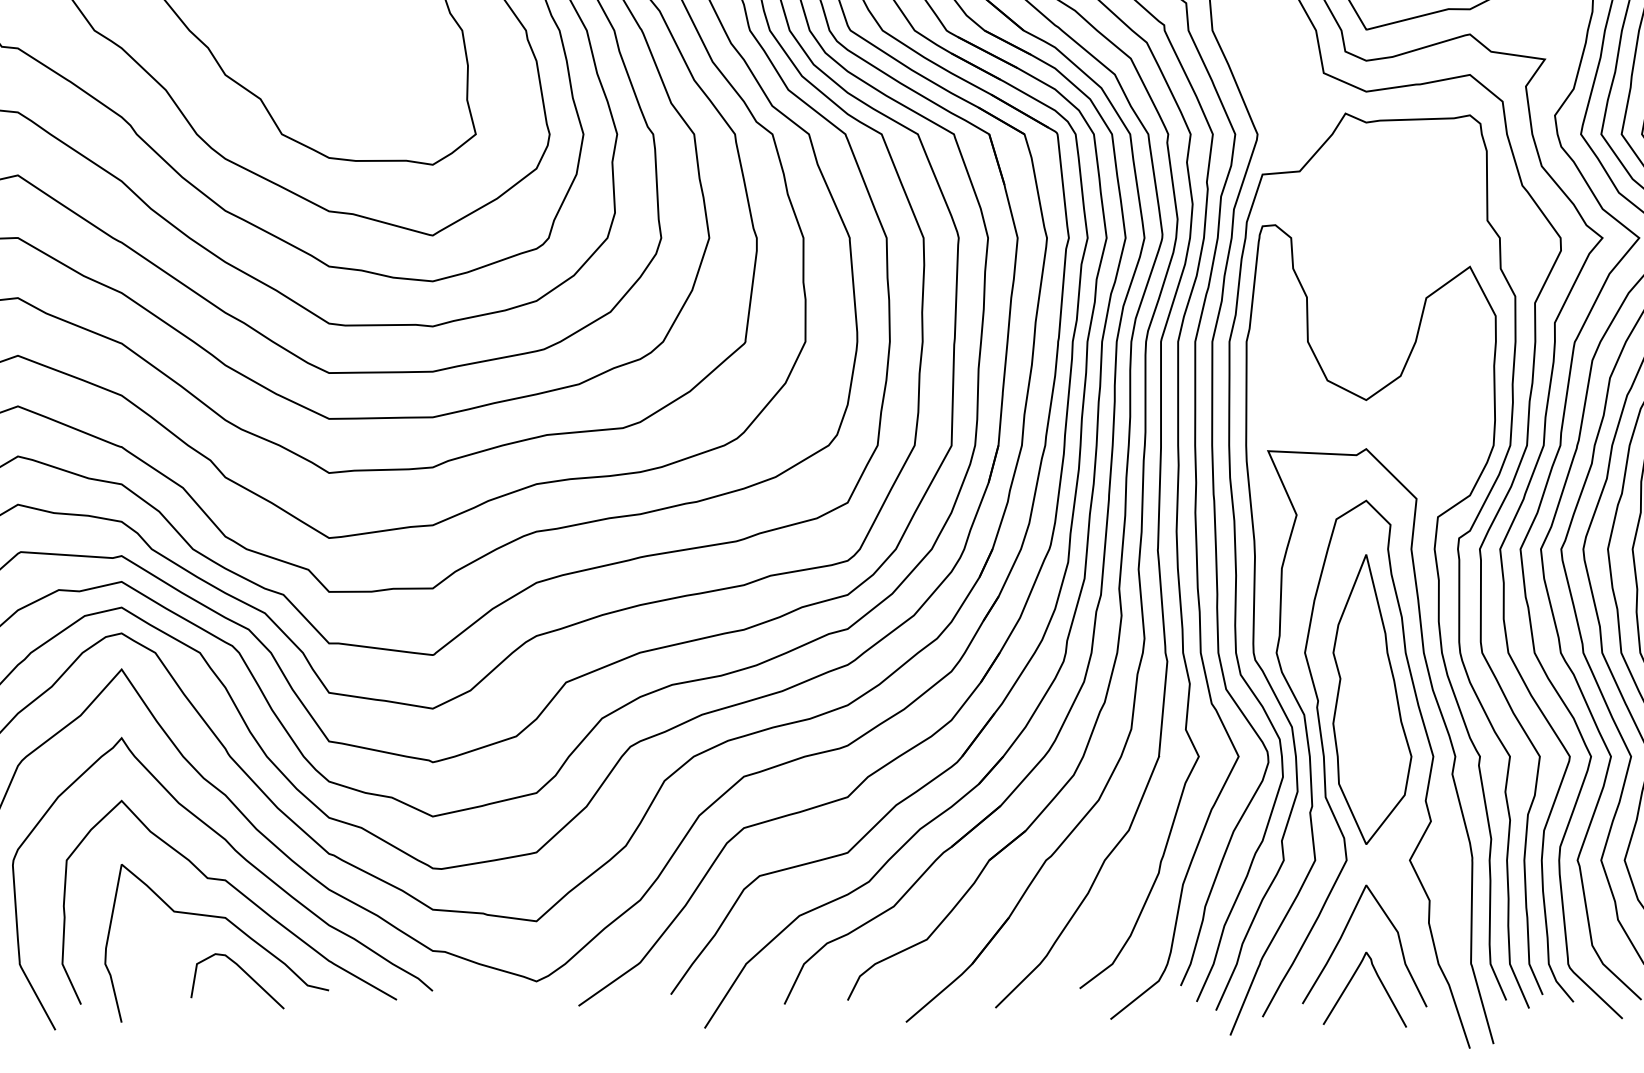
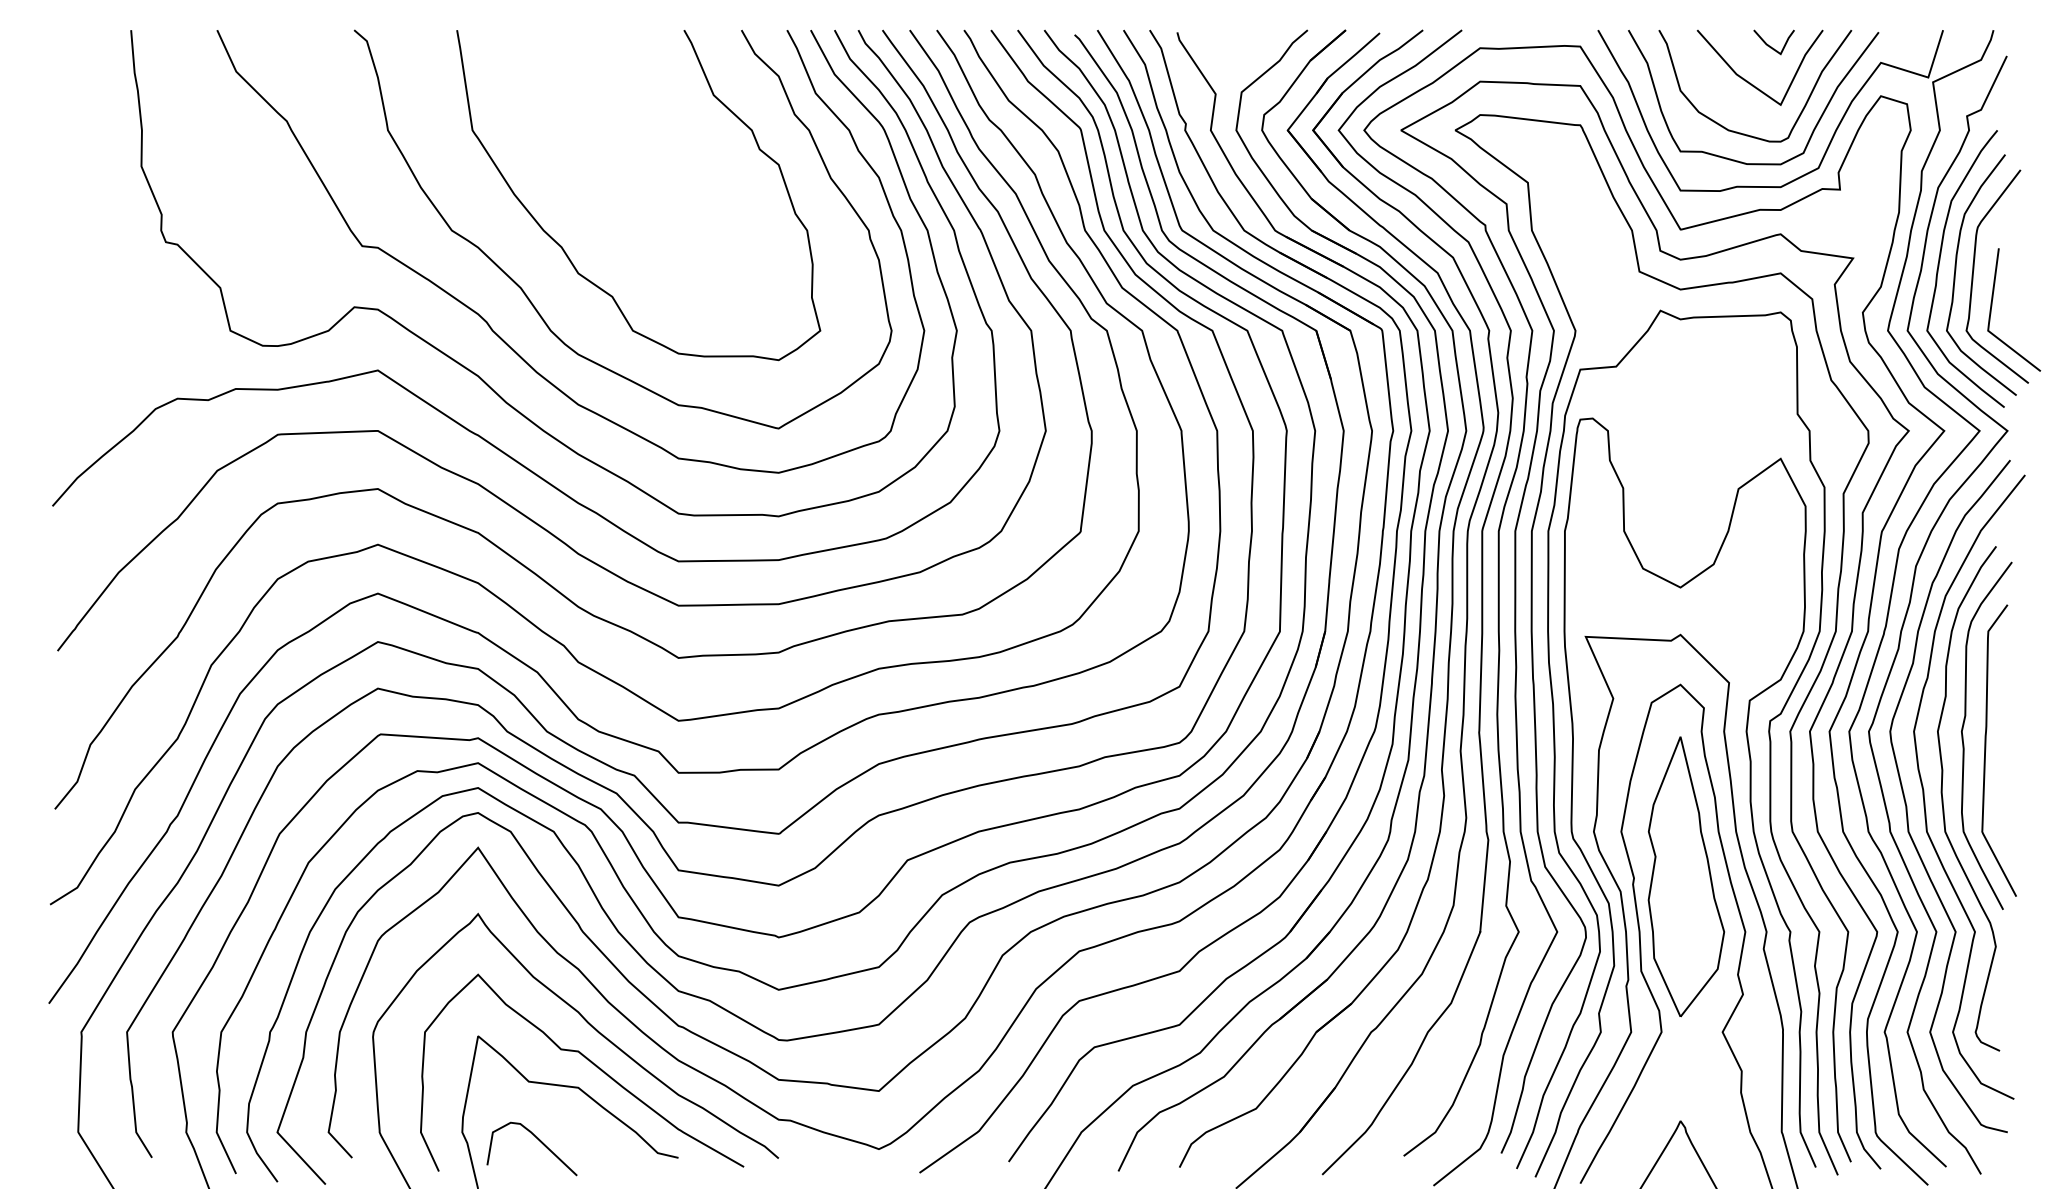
curve: (1343, 935) -> (1658, 1104), removed
curve: (244, 972) -> (538, 1140), moved

